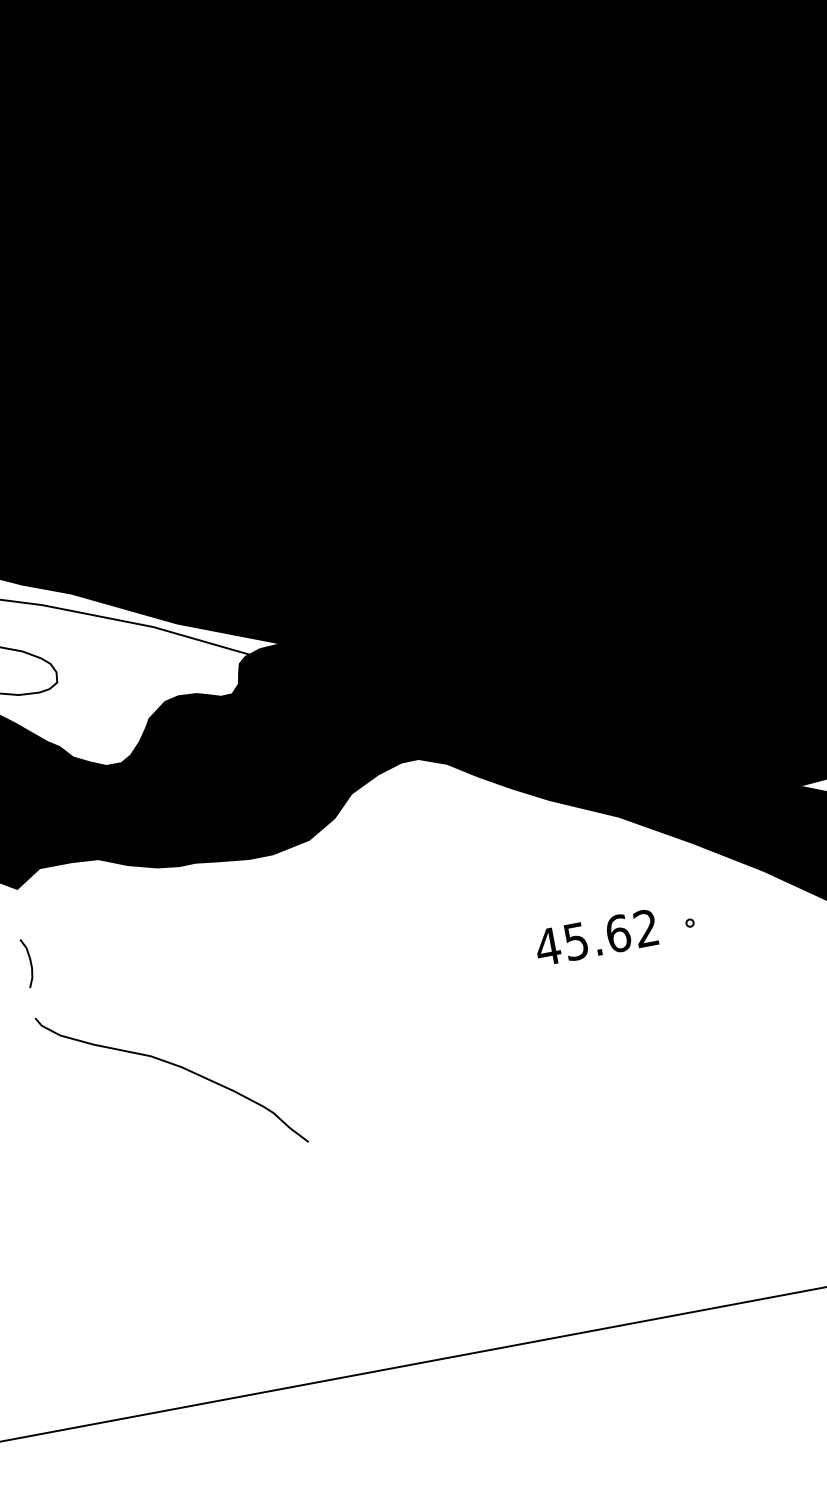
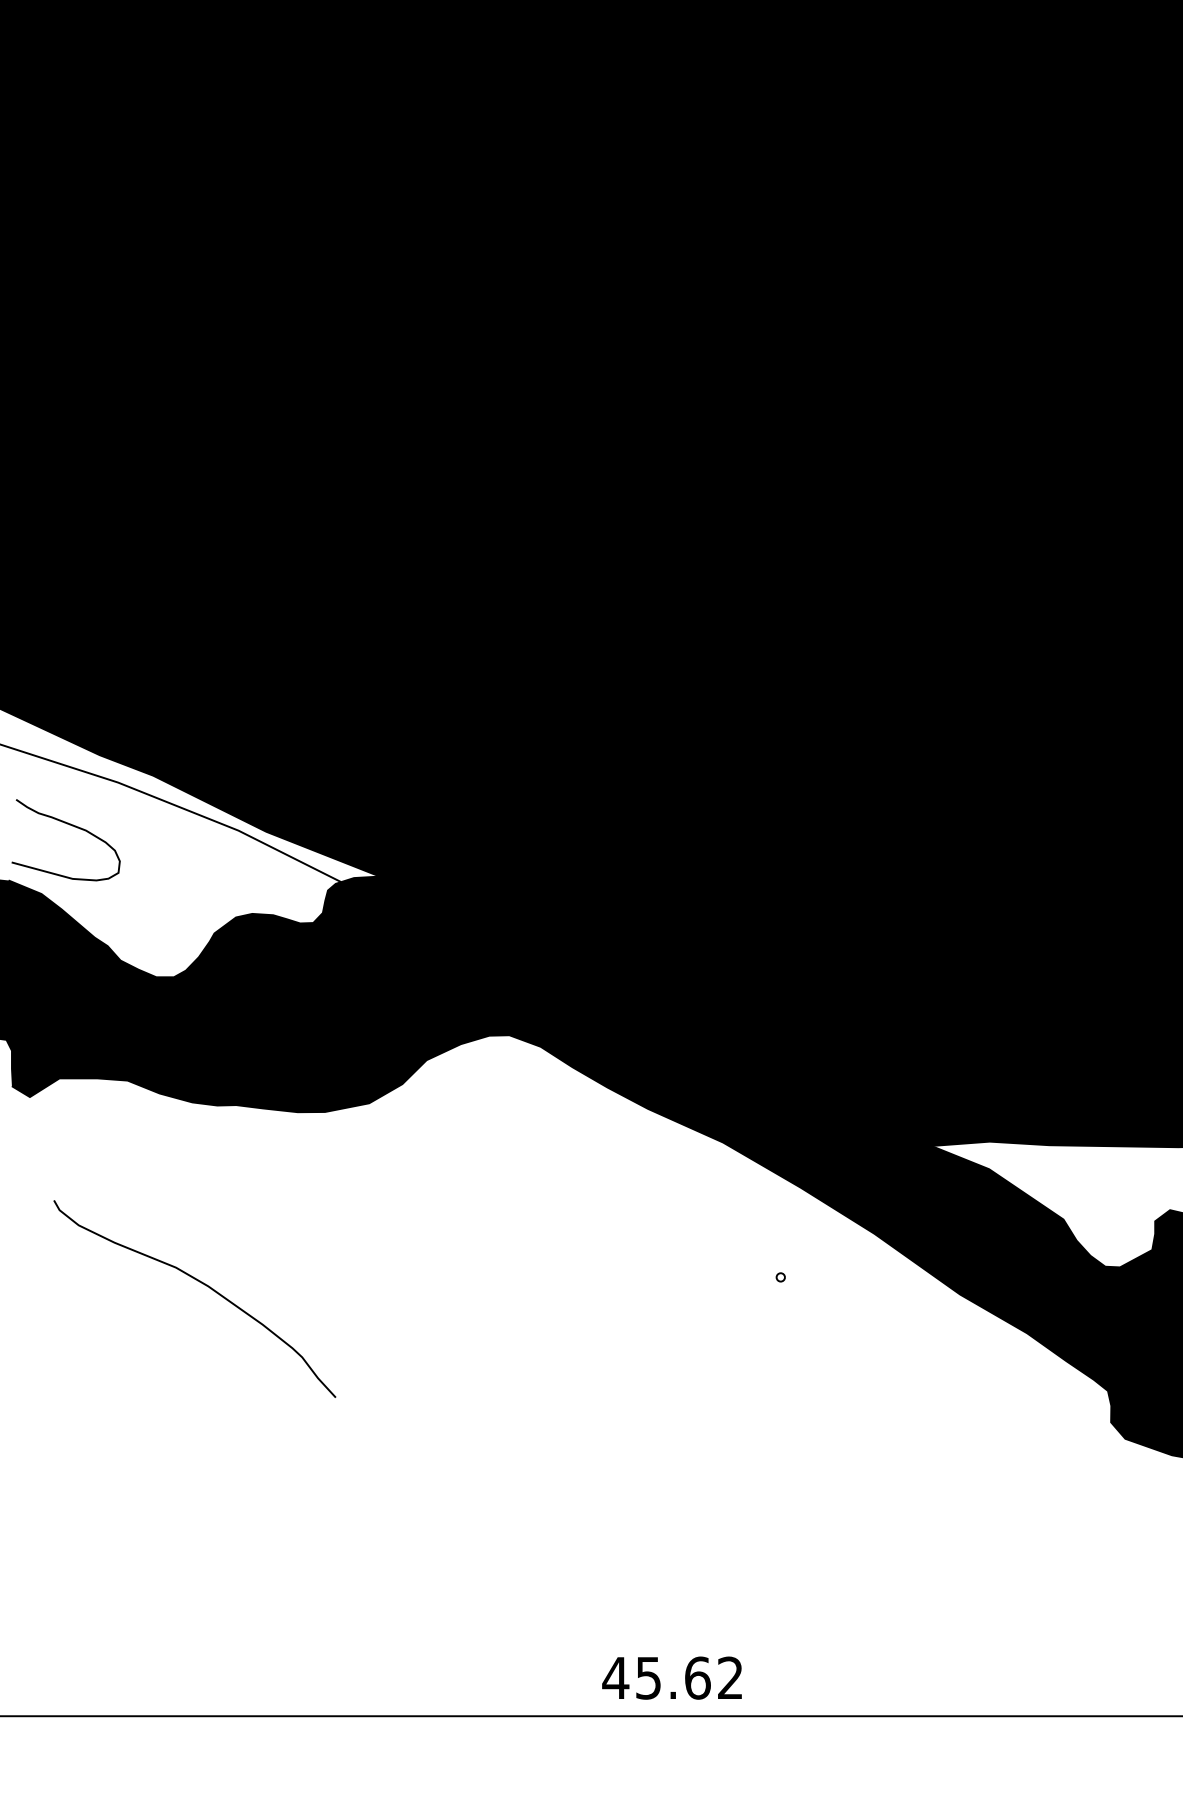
text: (595, 937) -> (671, 1677), moved
curve: (29, 962) -> (28, 1182), removed
curve: (176, 1066) -> (202, 1284), moved

